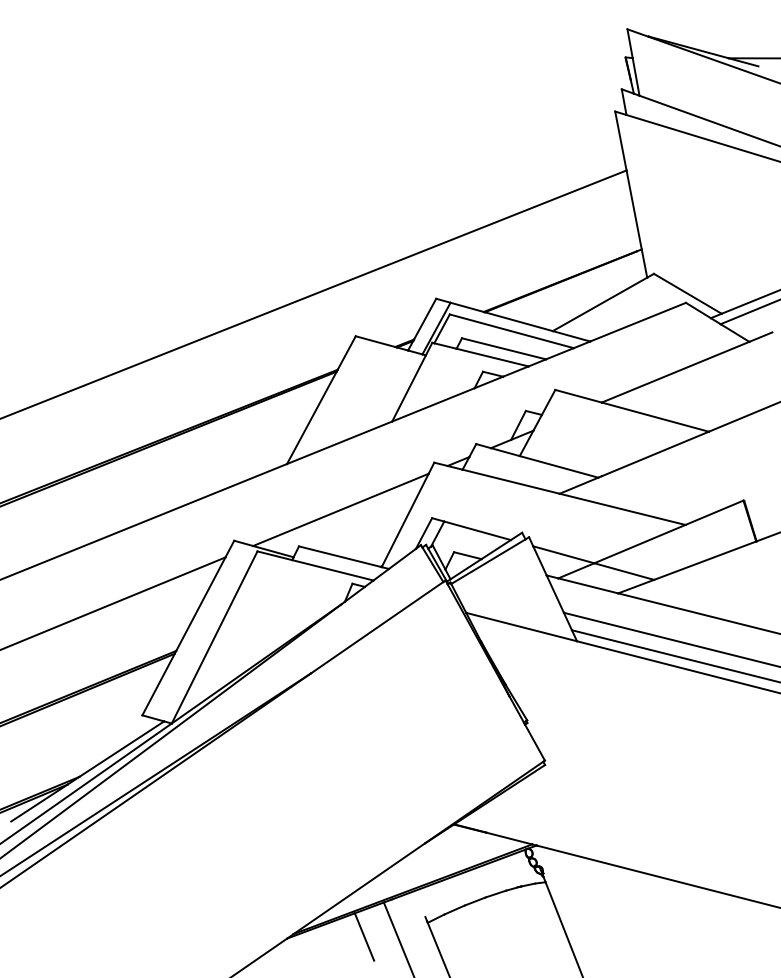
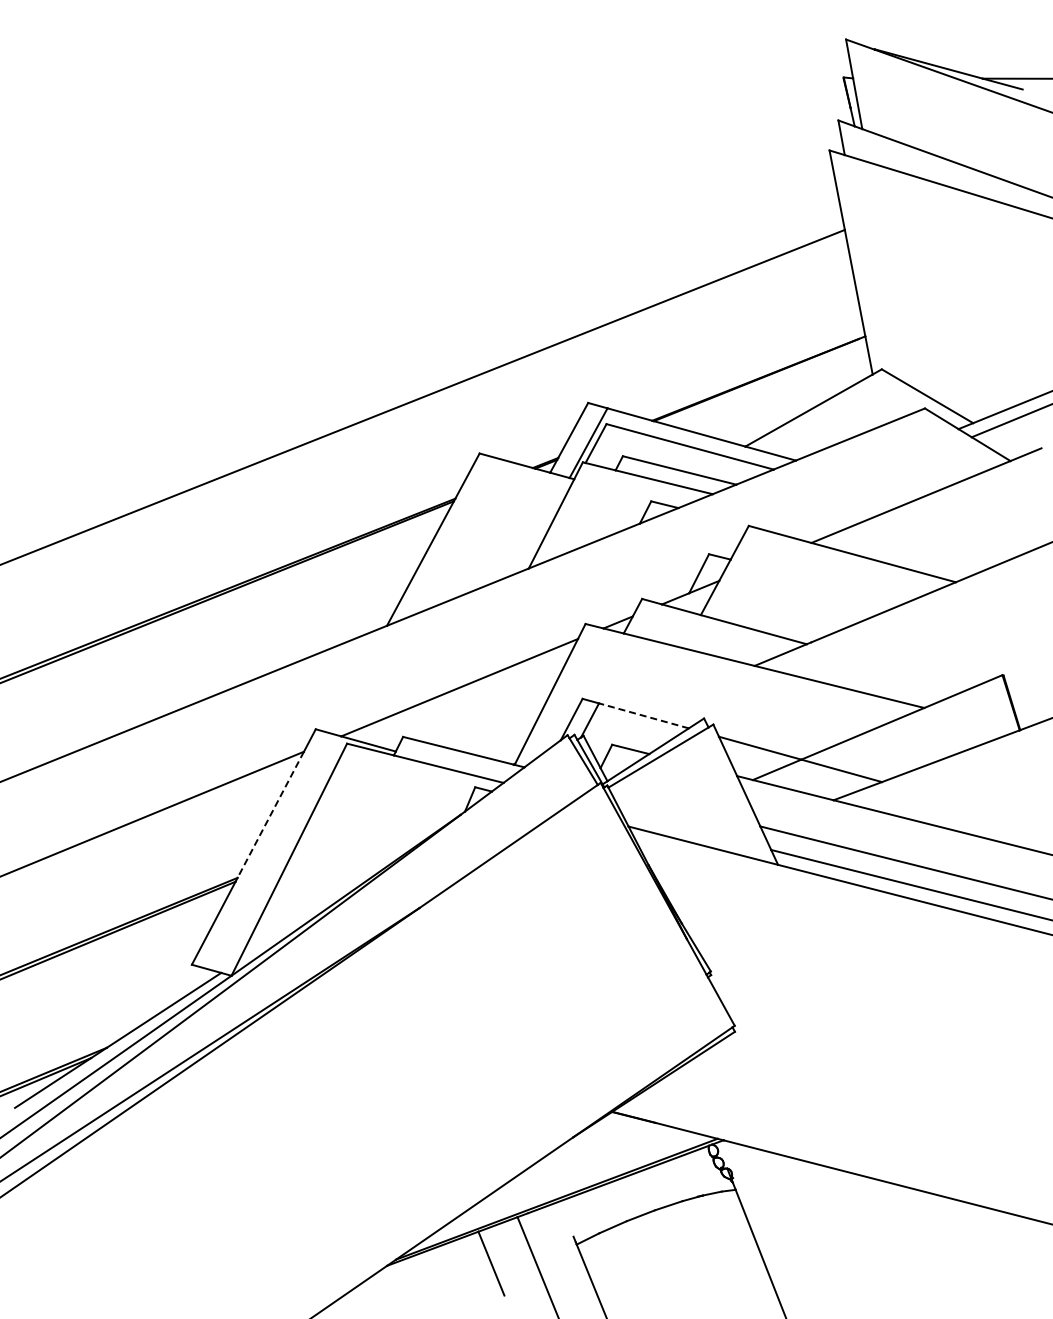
line: (477, 530) -> (643, 715), solid -> dashed
line: (200, 604) -> (270, 815), solid -> dashed

